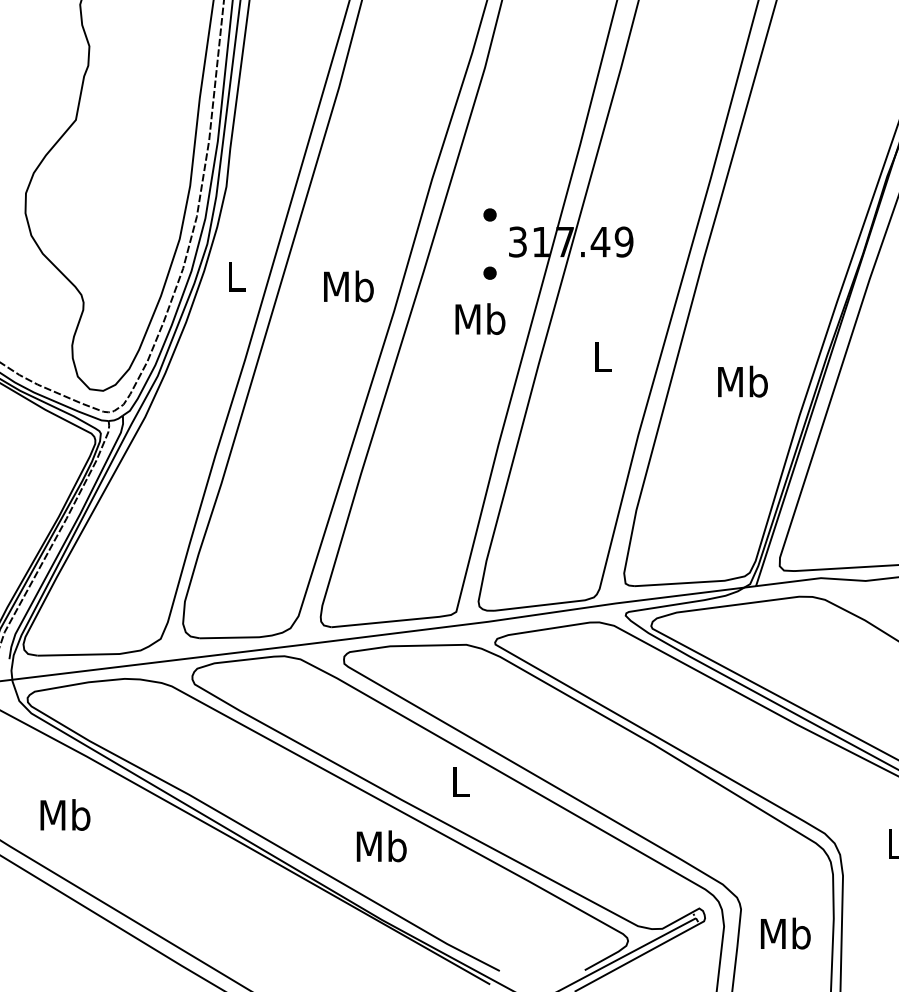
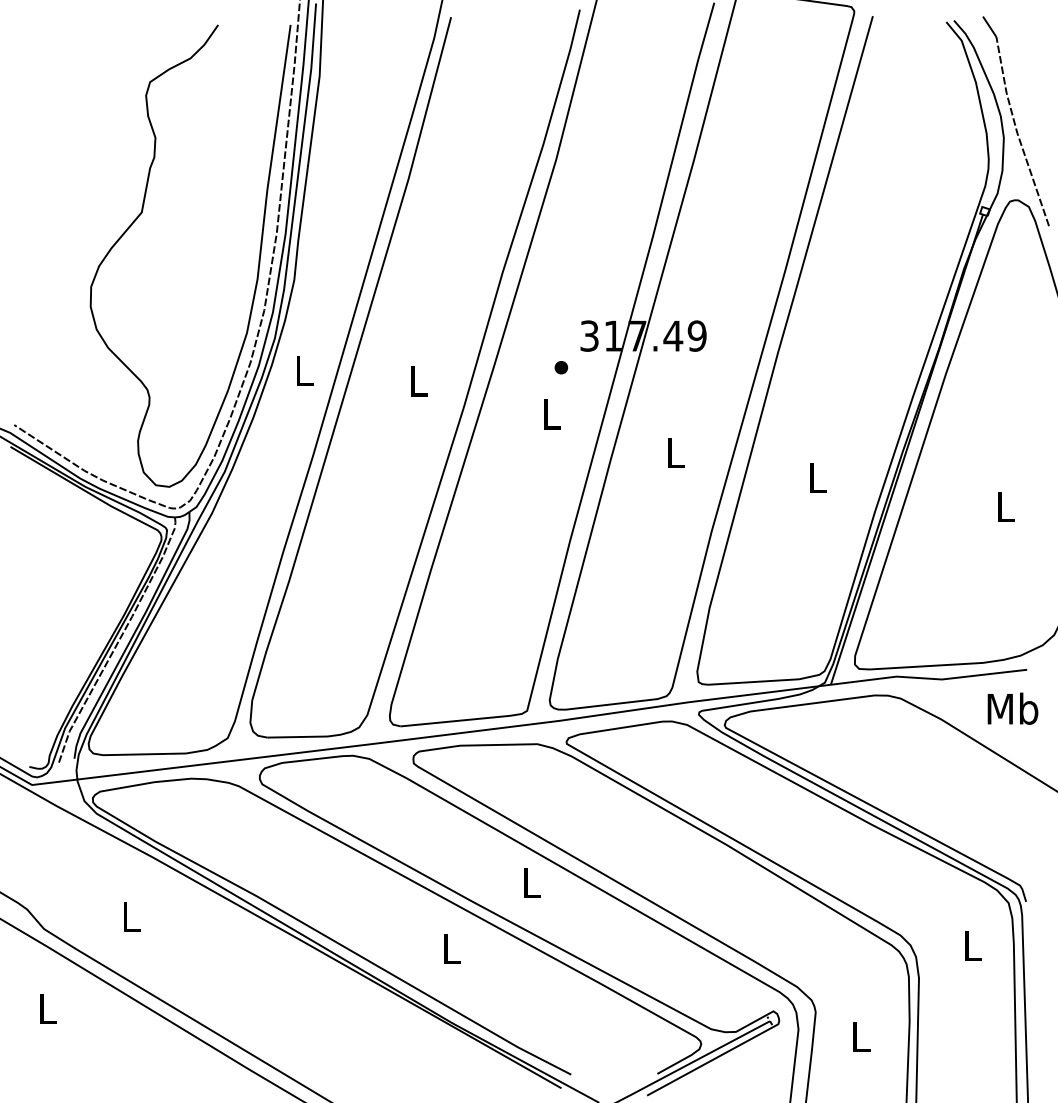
part: (490, 214) -> (561, 308), removed
text: (349, 286) -> (418, 381), Mb -> L
text: (480, 319) -> (551, 414), Mb -> L
text: (742, 381) -> (817, 477), Mb -> L
text: (65, 814) -> (131, 916), Mb -> L
text: (381, 846) -> (451, 948), Mb -> L
text: (785, 933) -> (860, 1036), Mb -> L

